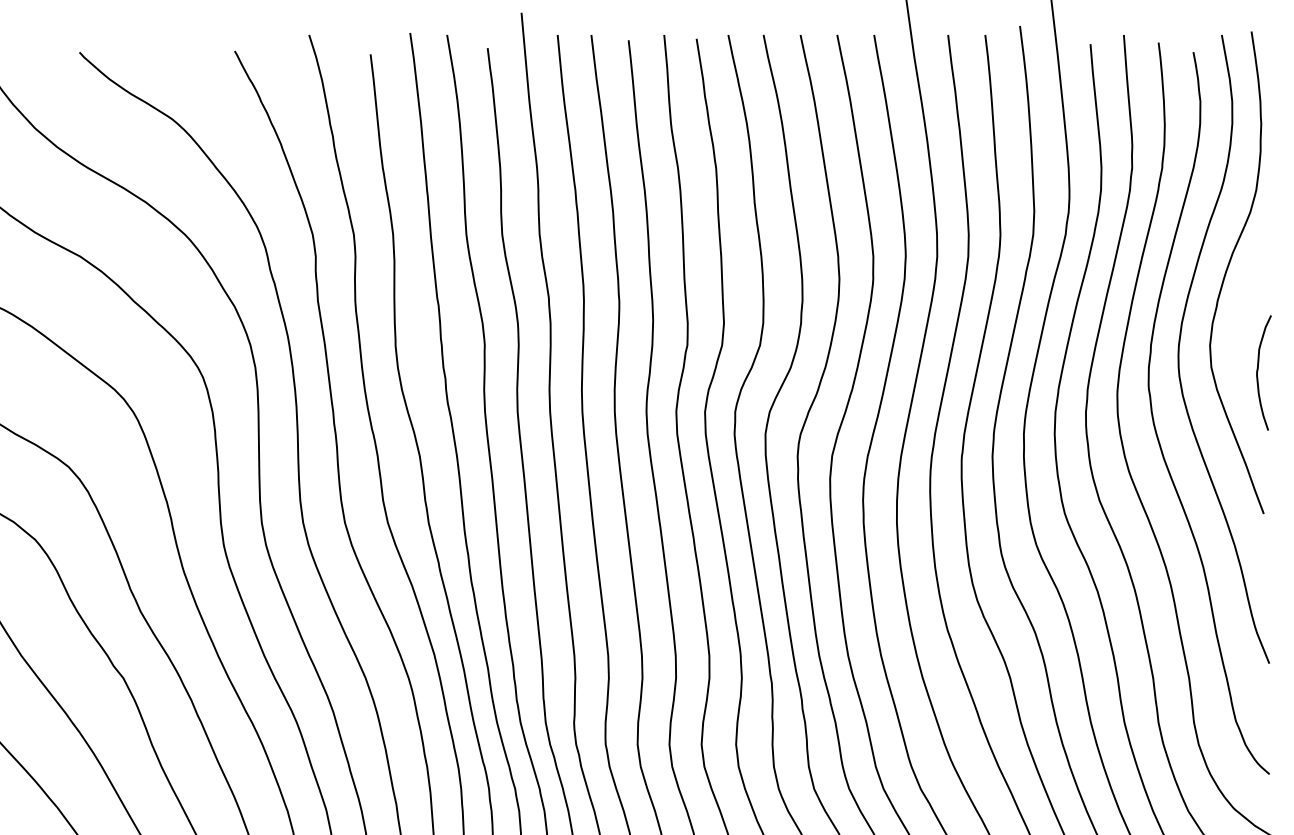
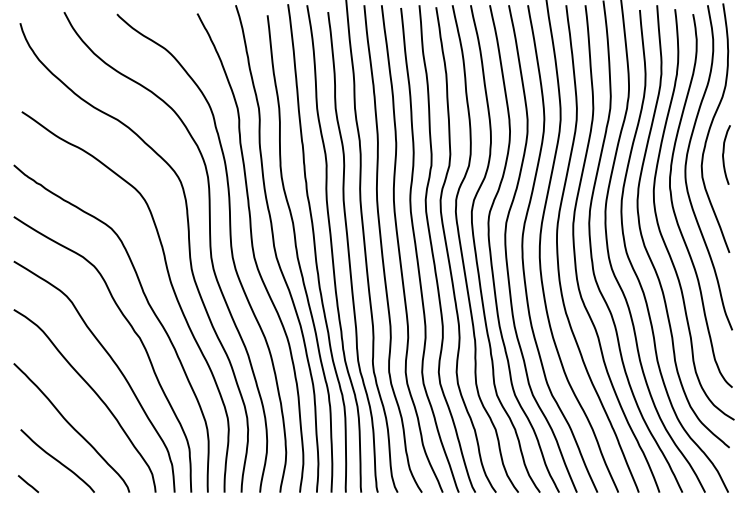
curve: (1259, 370) -> (724, 153), moved

